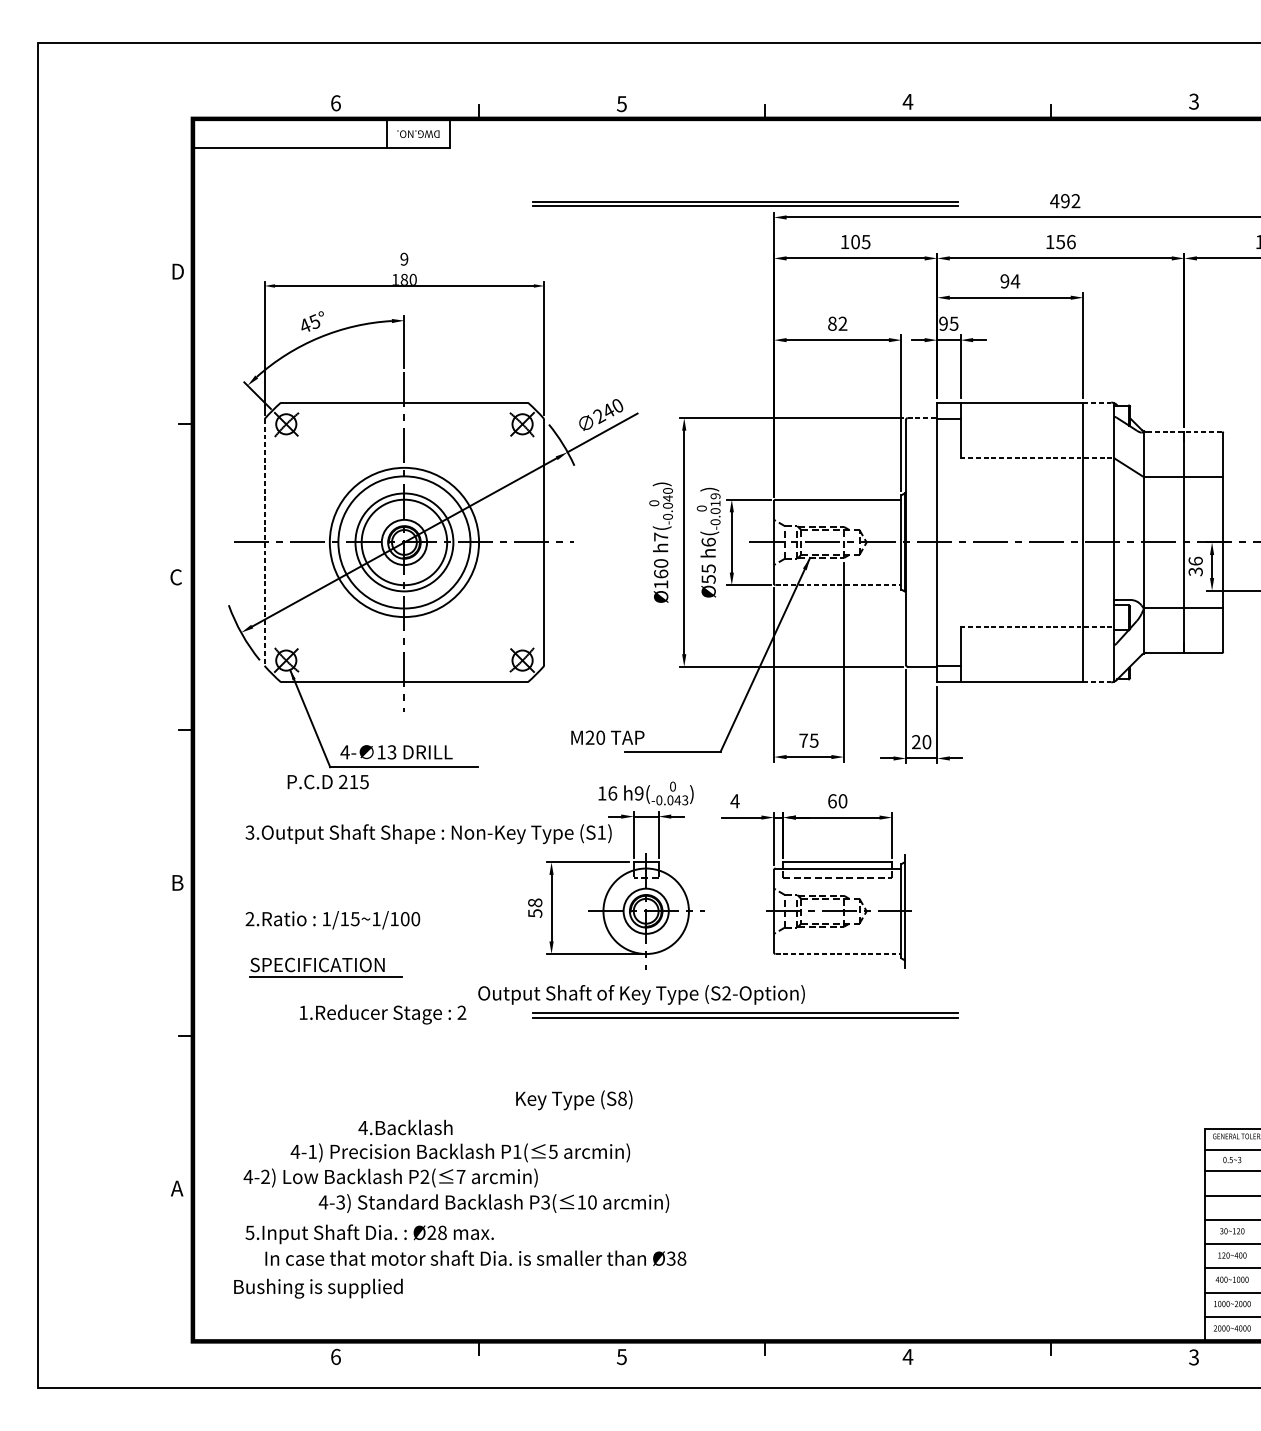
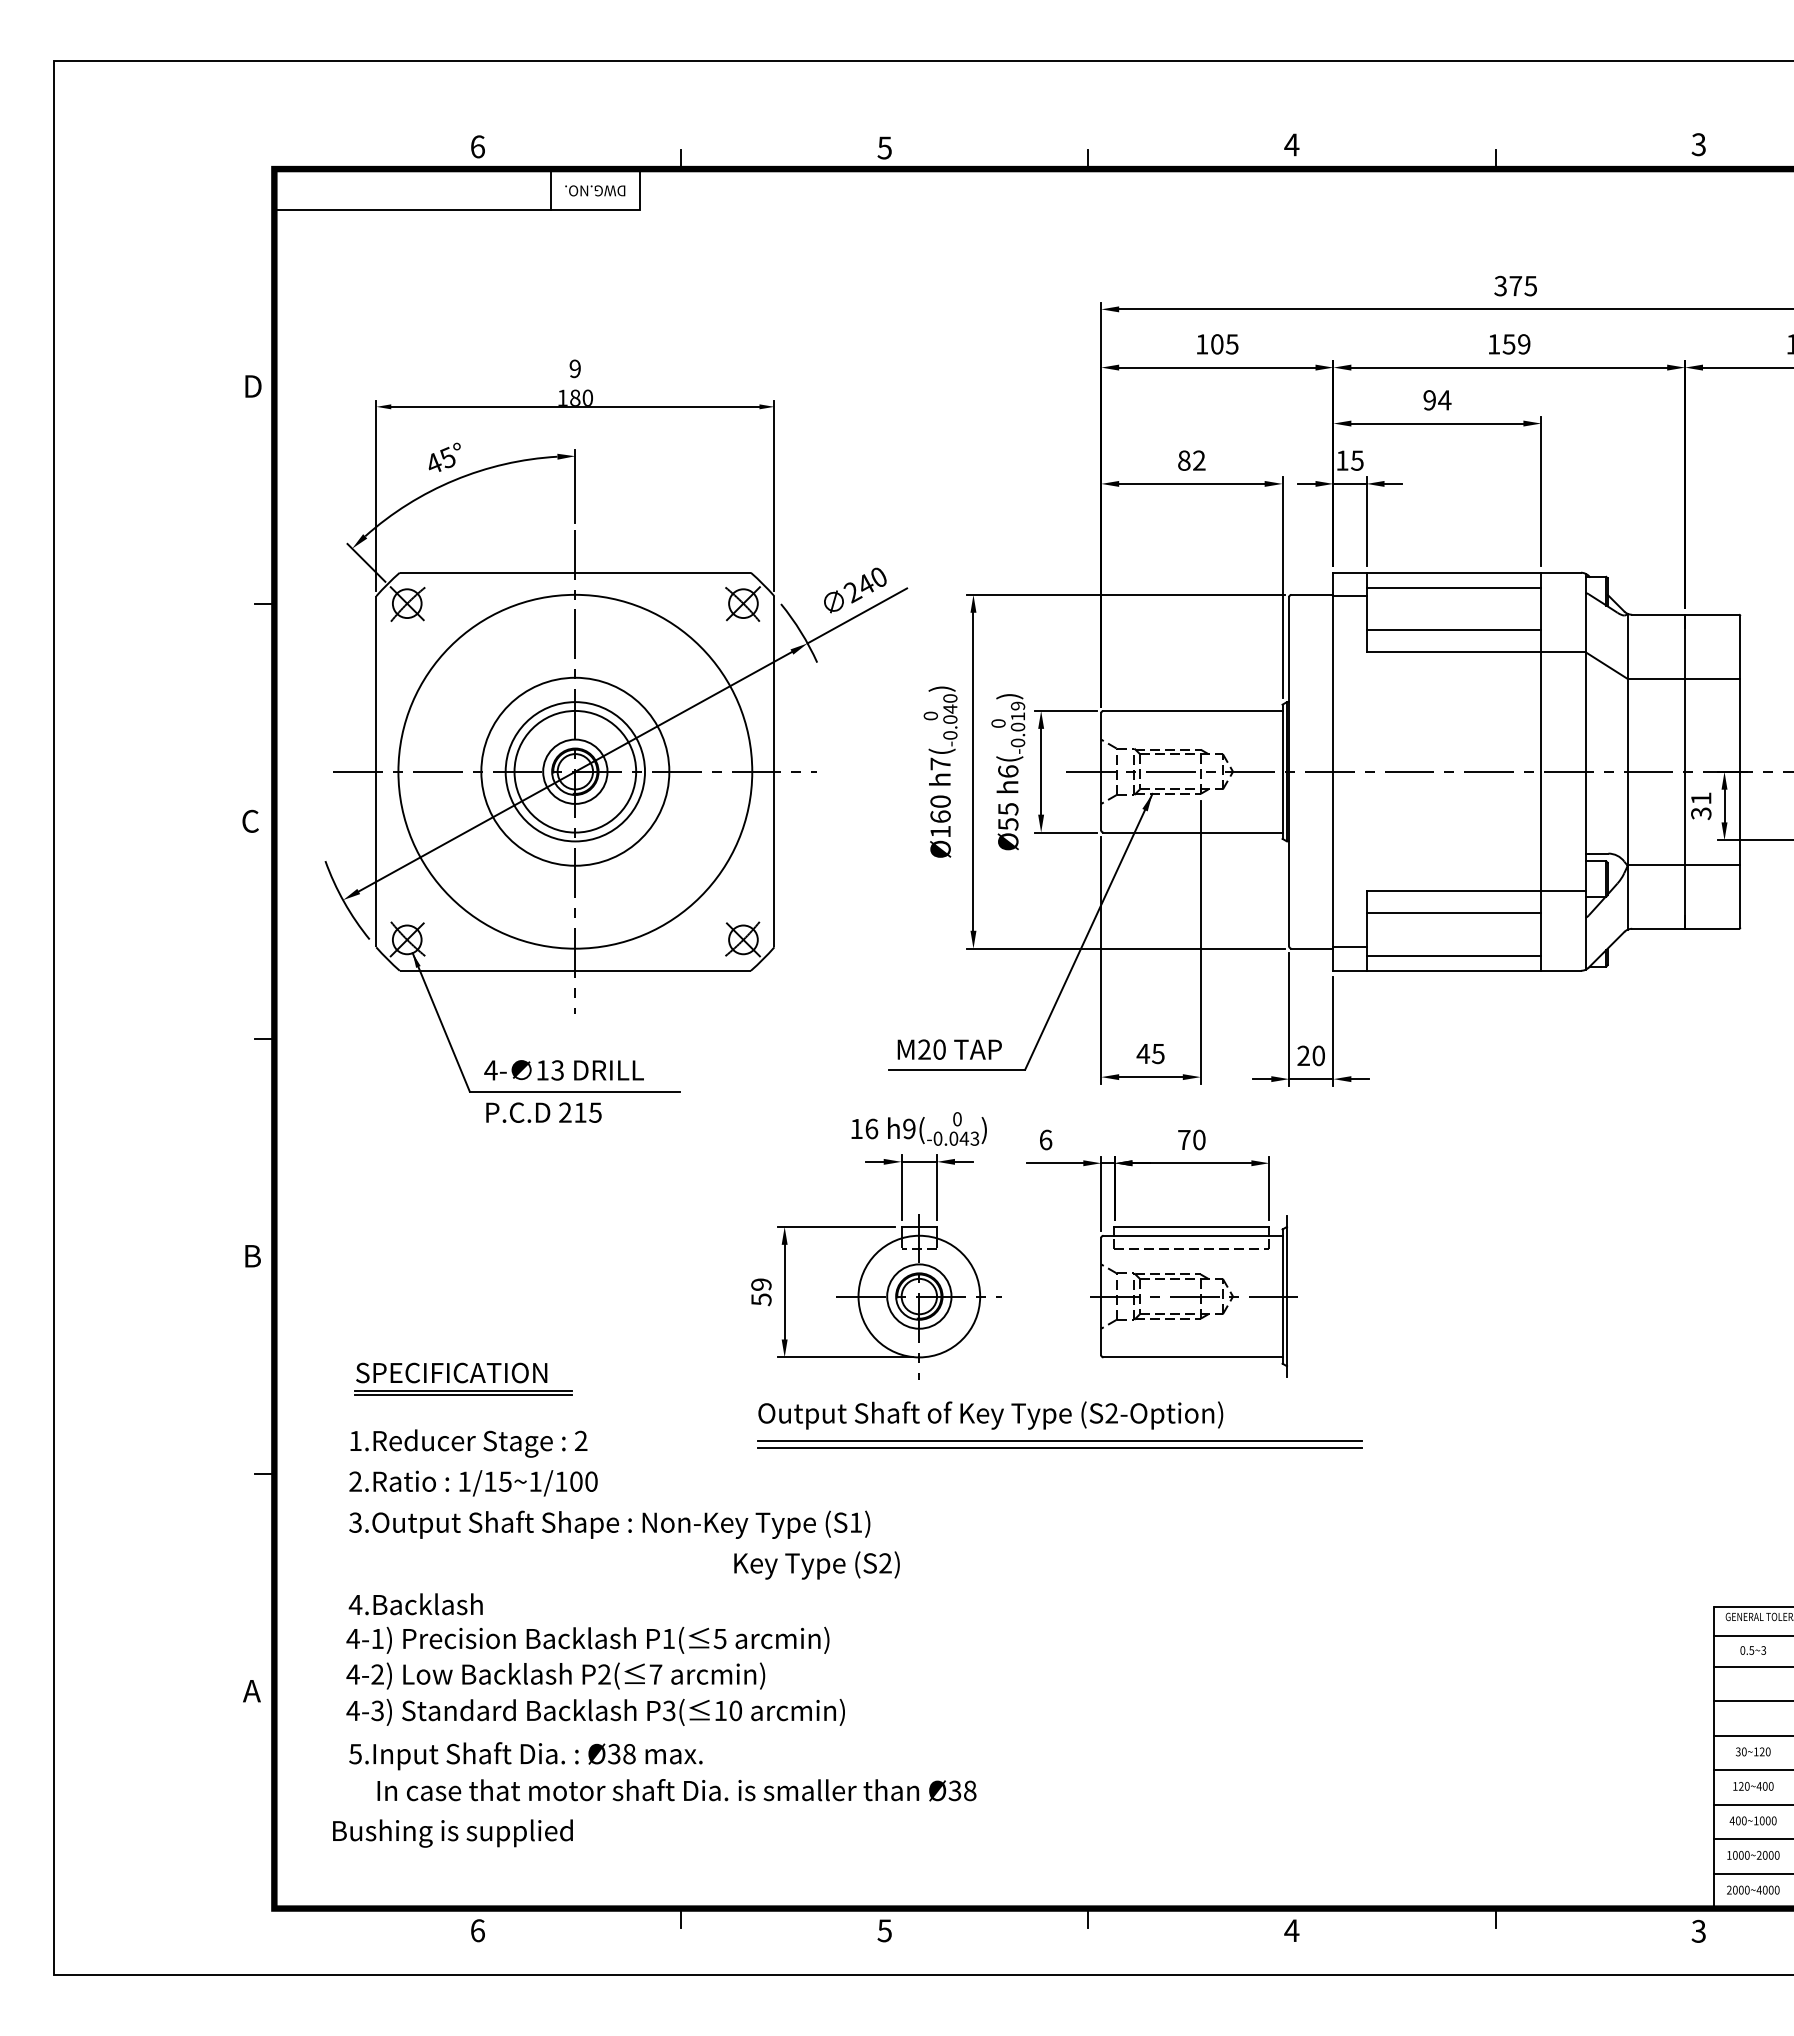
text: (1065, 200) -> (1515, 285), 492 -> 375
part: (744, 204) -> (1059, 290), removed
text: (1071, 242) -> (1524, 344), 156 -> 159
text: (943, 323) -> (1342, 460), 95 -> 15
line: (1097, 402) -> (1561, 572), dashed -> solid
line: (1021, 412) -> (1453, 587), added
line: (922, 417) -> (1312, 594), dashed -> solid
line: (1184, 431) -> (1685, 614), dashed -> solid
line: (1021, 443) -> (1453, 630), added
line: (1037, 458) -> (1476, 652), dashed -> solid
line: (264, 542) -> (376, 771), dashed -> solid
circle: (404, 542) -> (575, 771), size x1.67
text: (1195, 561) -> (1701, 798), 36 -> 31
line: (838, 585) -> (1193, 832), dashed -> solid
line: (1037, 626) -> (1476, 891), dashed -> solid
line: (1021, 642) -> (1453, 913), added
line: (1021, 671) -> (1453, 955), added
line: (1097, 682) -> (1561, 970), dashed -> solid
text: (607, 737) -> (949, 1049), moved
text: (803, 740) -> (1143, 1053), 75 -> 45
text: (327, 781) -> (543, 1112), moved
text: (734, 800) -> (1045, 1139), 4 -> 6
text: (832, 800) -> (1184, 1139), 60 -> 70
text: (428, 833) -> (609, 1524), moved
text: (535, 902) -> (761, 1284), 58 -> 59
text: (332, 920) -> (473, 1483), moved
line: (838, 954) -> (1193, 1357), dashed -> solid
line: (325, 980) -> (463, 1395), added
text: (641, 994) -> (990, 1415), moved
text: (382, 1014) -> (468, 1443), moved
text: (622, 1098) -> (885, 1563), (S8) -> (S2)
text: (405, 1127) -> (415, 1604), moved
text: (460, 1152) -> (587, 1639), moved
text: (493, 1202) -> (595, 1711), moved
text: (431, 1233) -> (614, 1754), Ø28 -> Ø38

